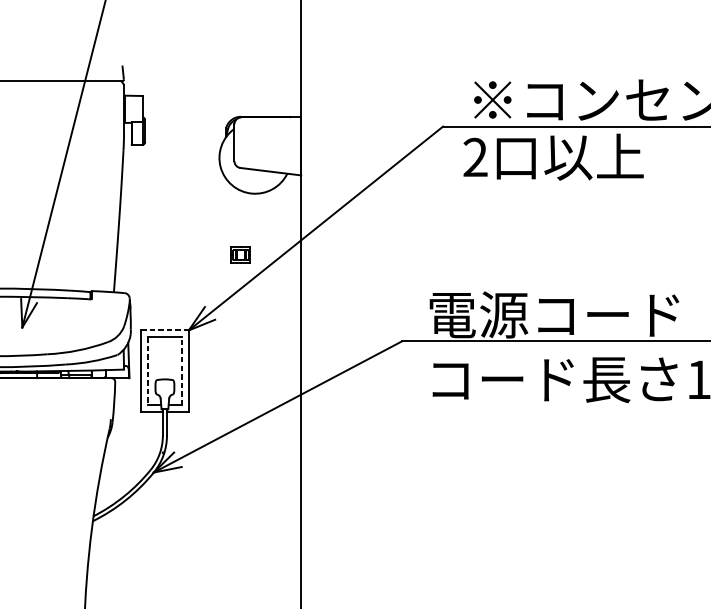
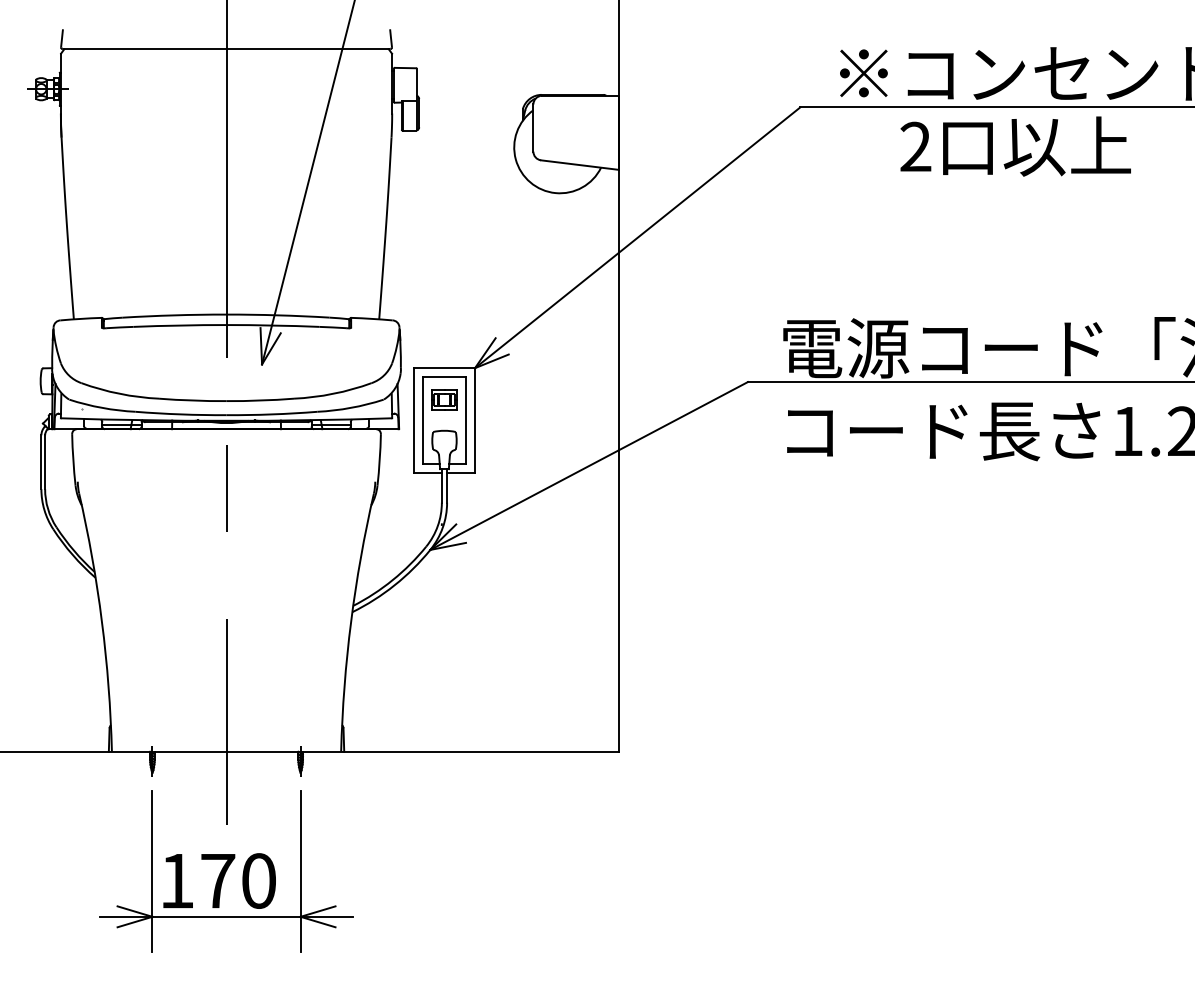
text: (553, 157) -> (1015, 146), moved
part: (240, 254) -> (444, 399), moved
line: (164, 330) -> (444, 368), dashed -> solid
line: (147, 371) -> (422, 420), dashed -> solid
line: (182, 371) -> (466, 420), dashed -> solid

